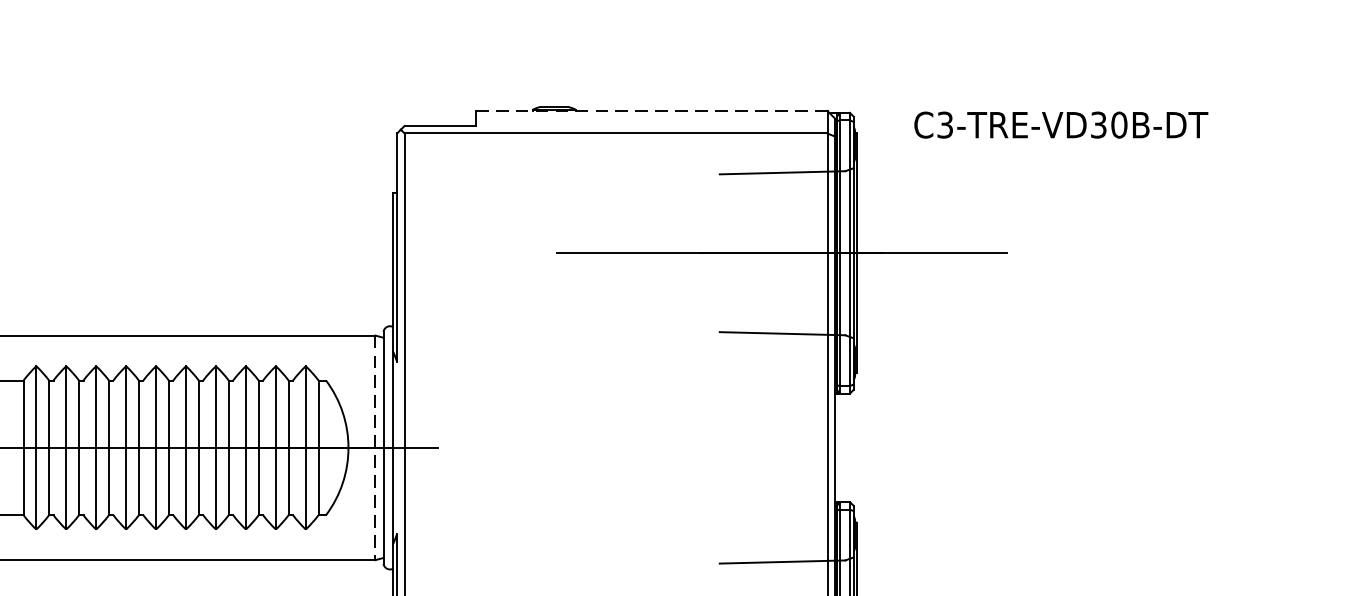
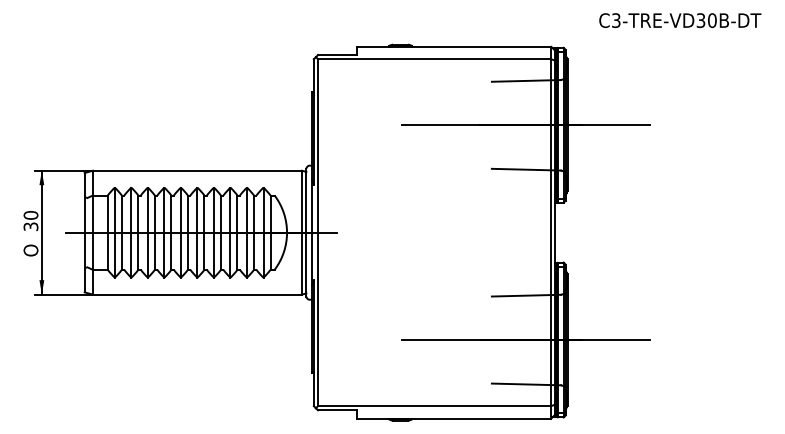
line: (650, 110) -> (453, 46), dashed -> solid
text: (1061, 124) -> (680, 20), moved
line: (374, 447) -> (301, 232), dashed -> solid

